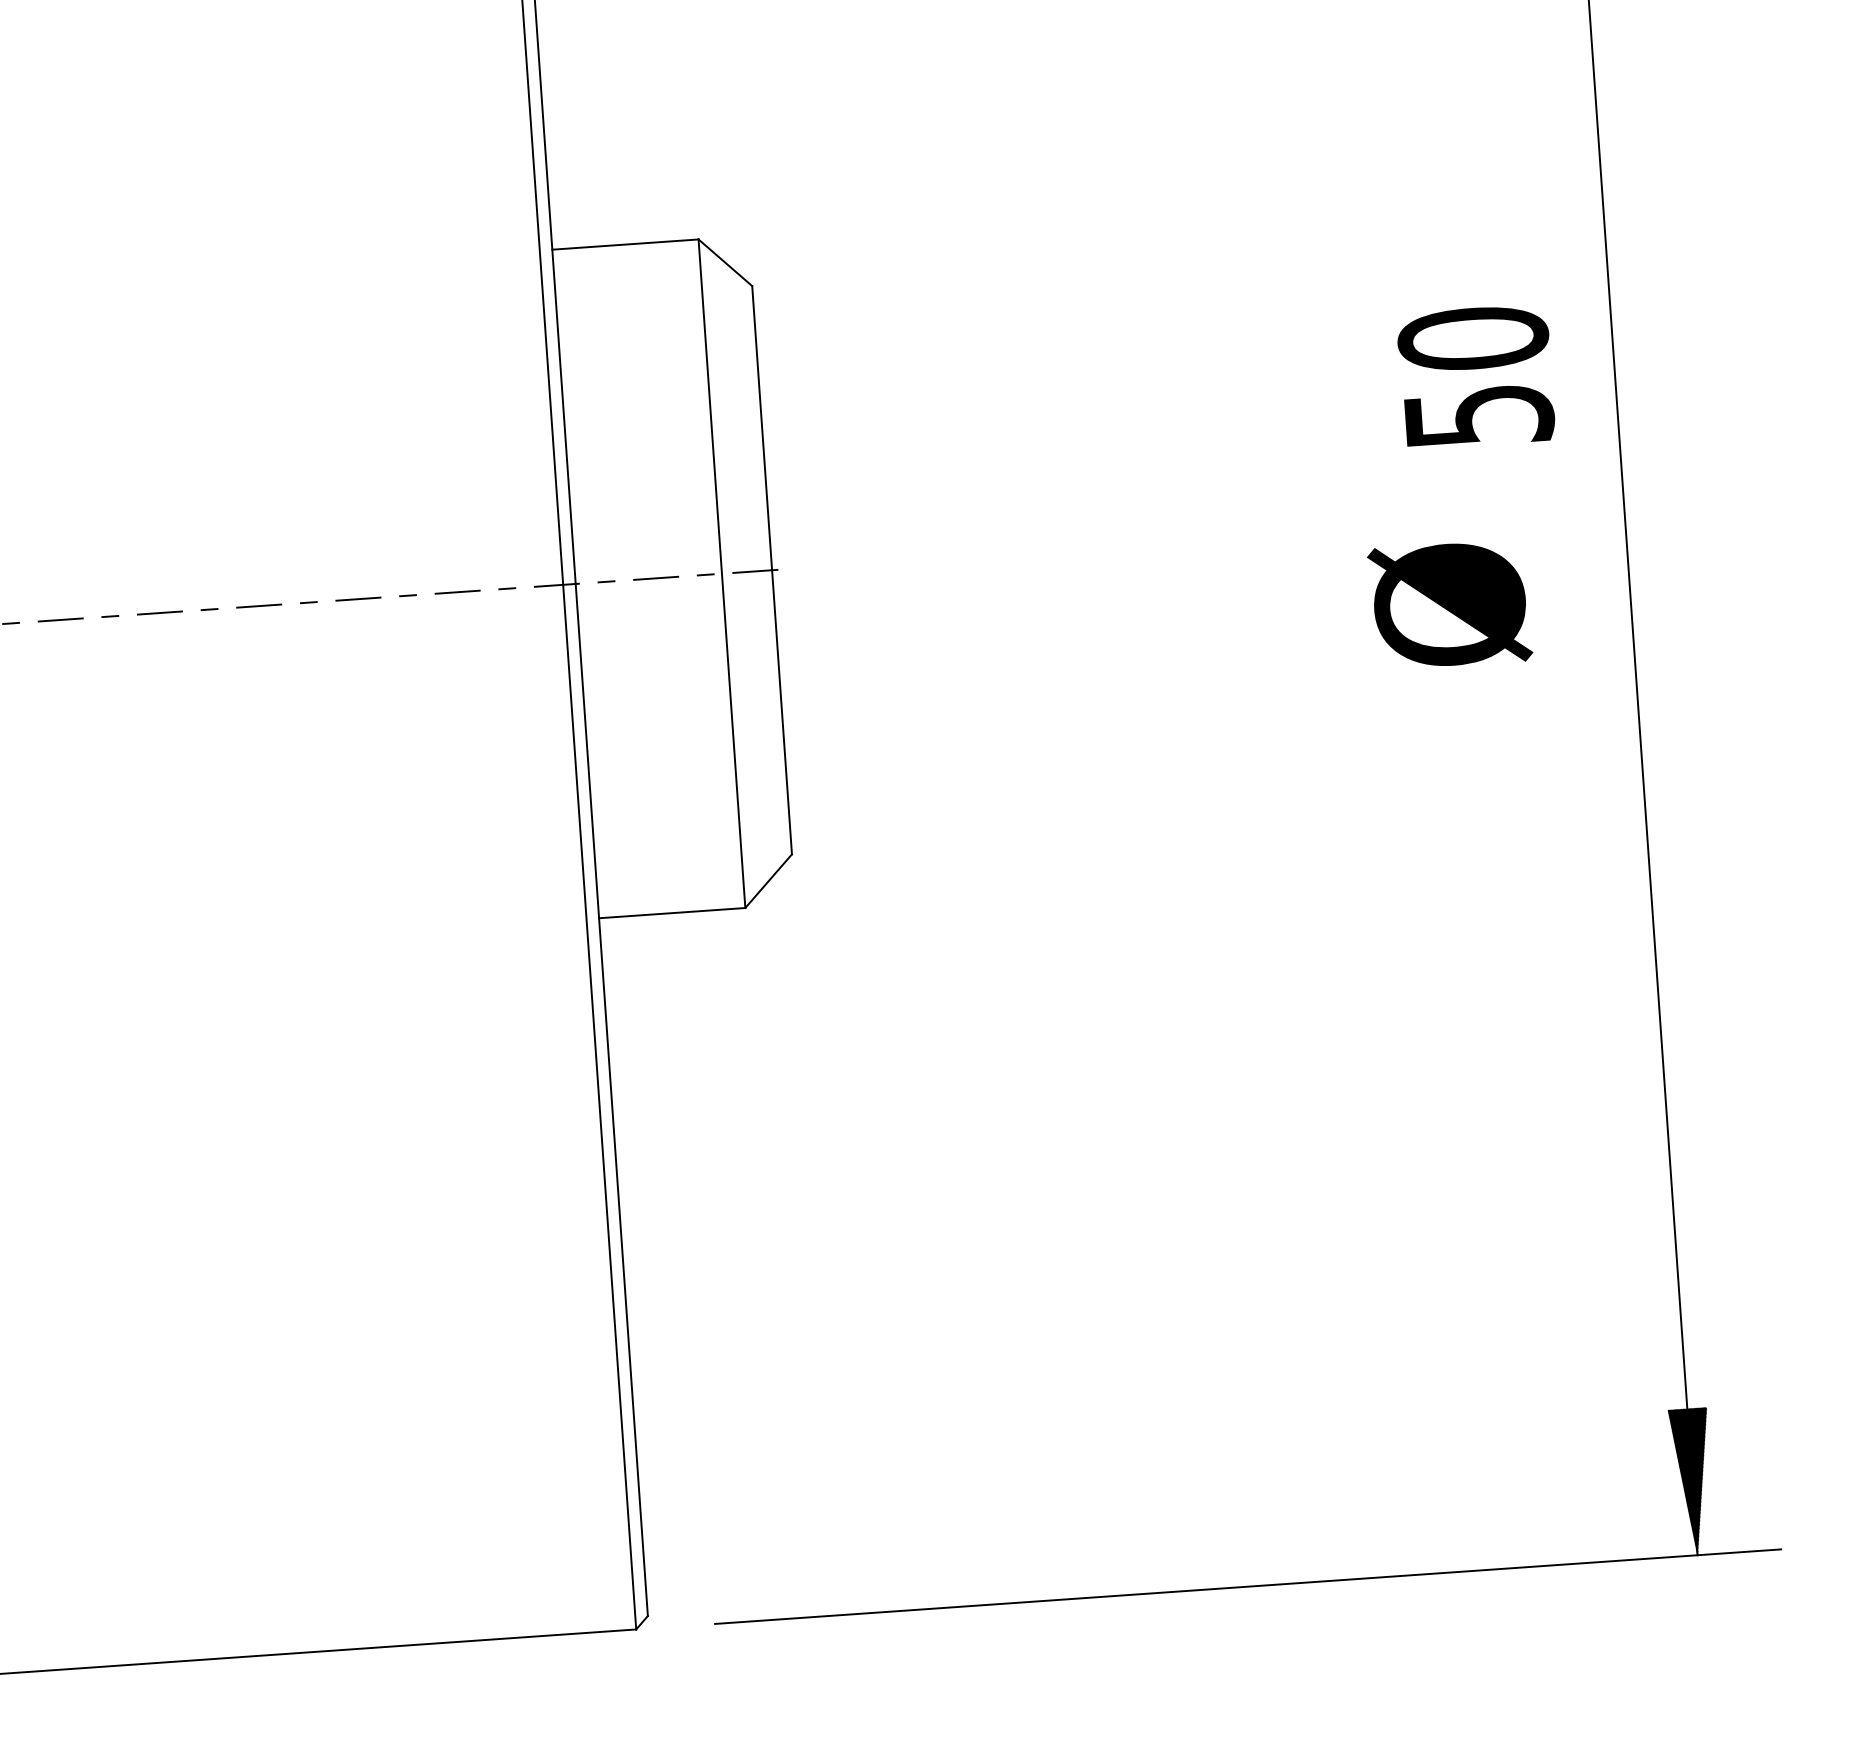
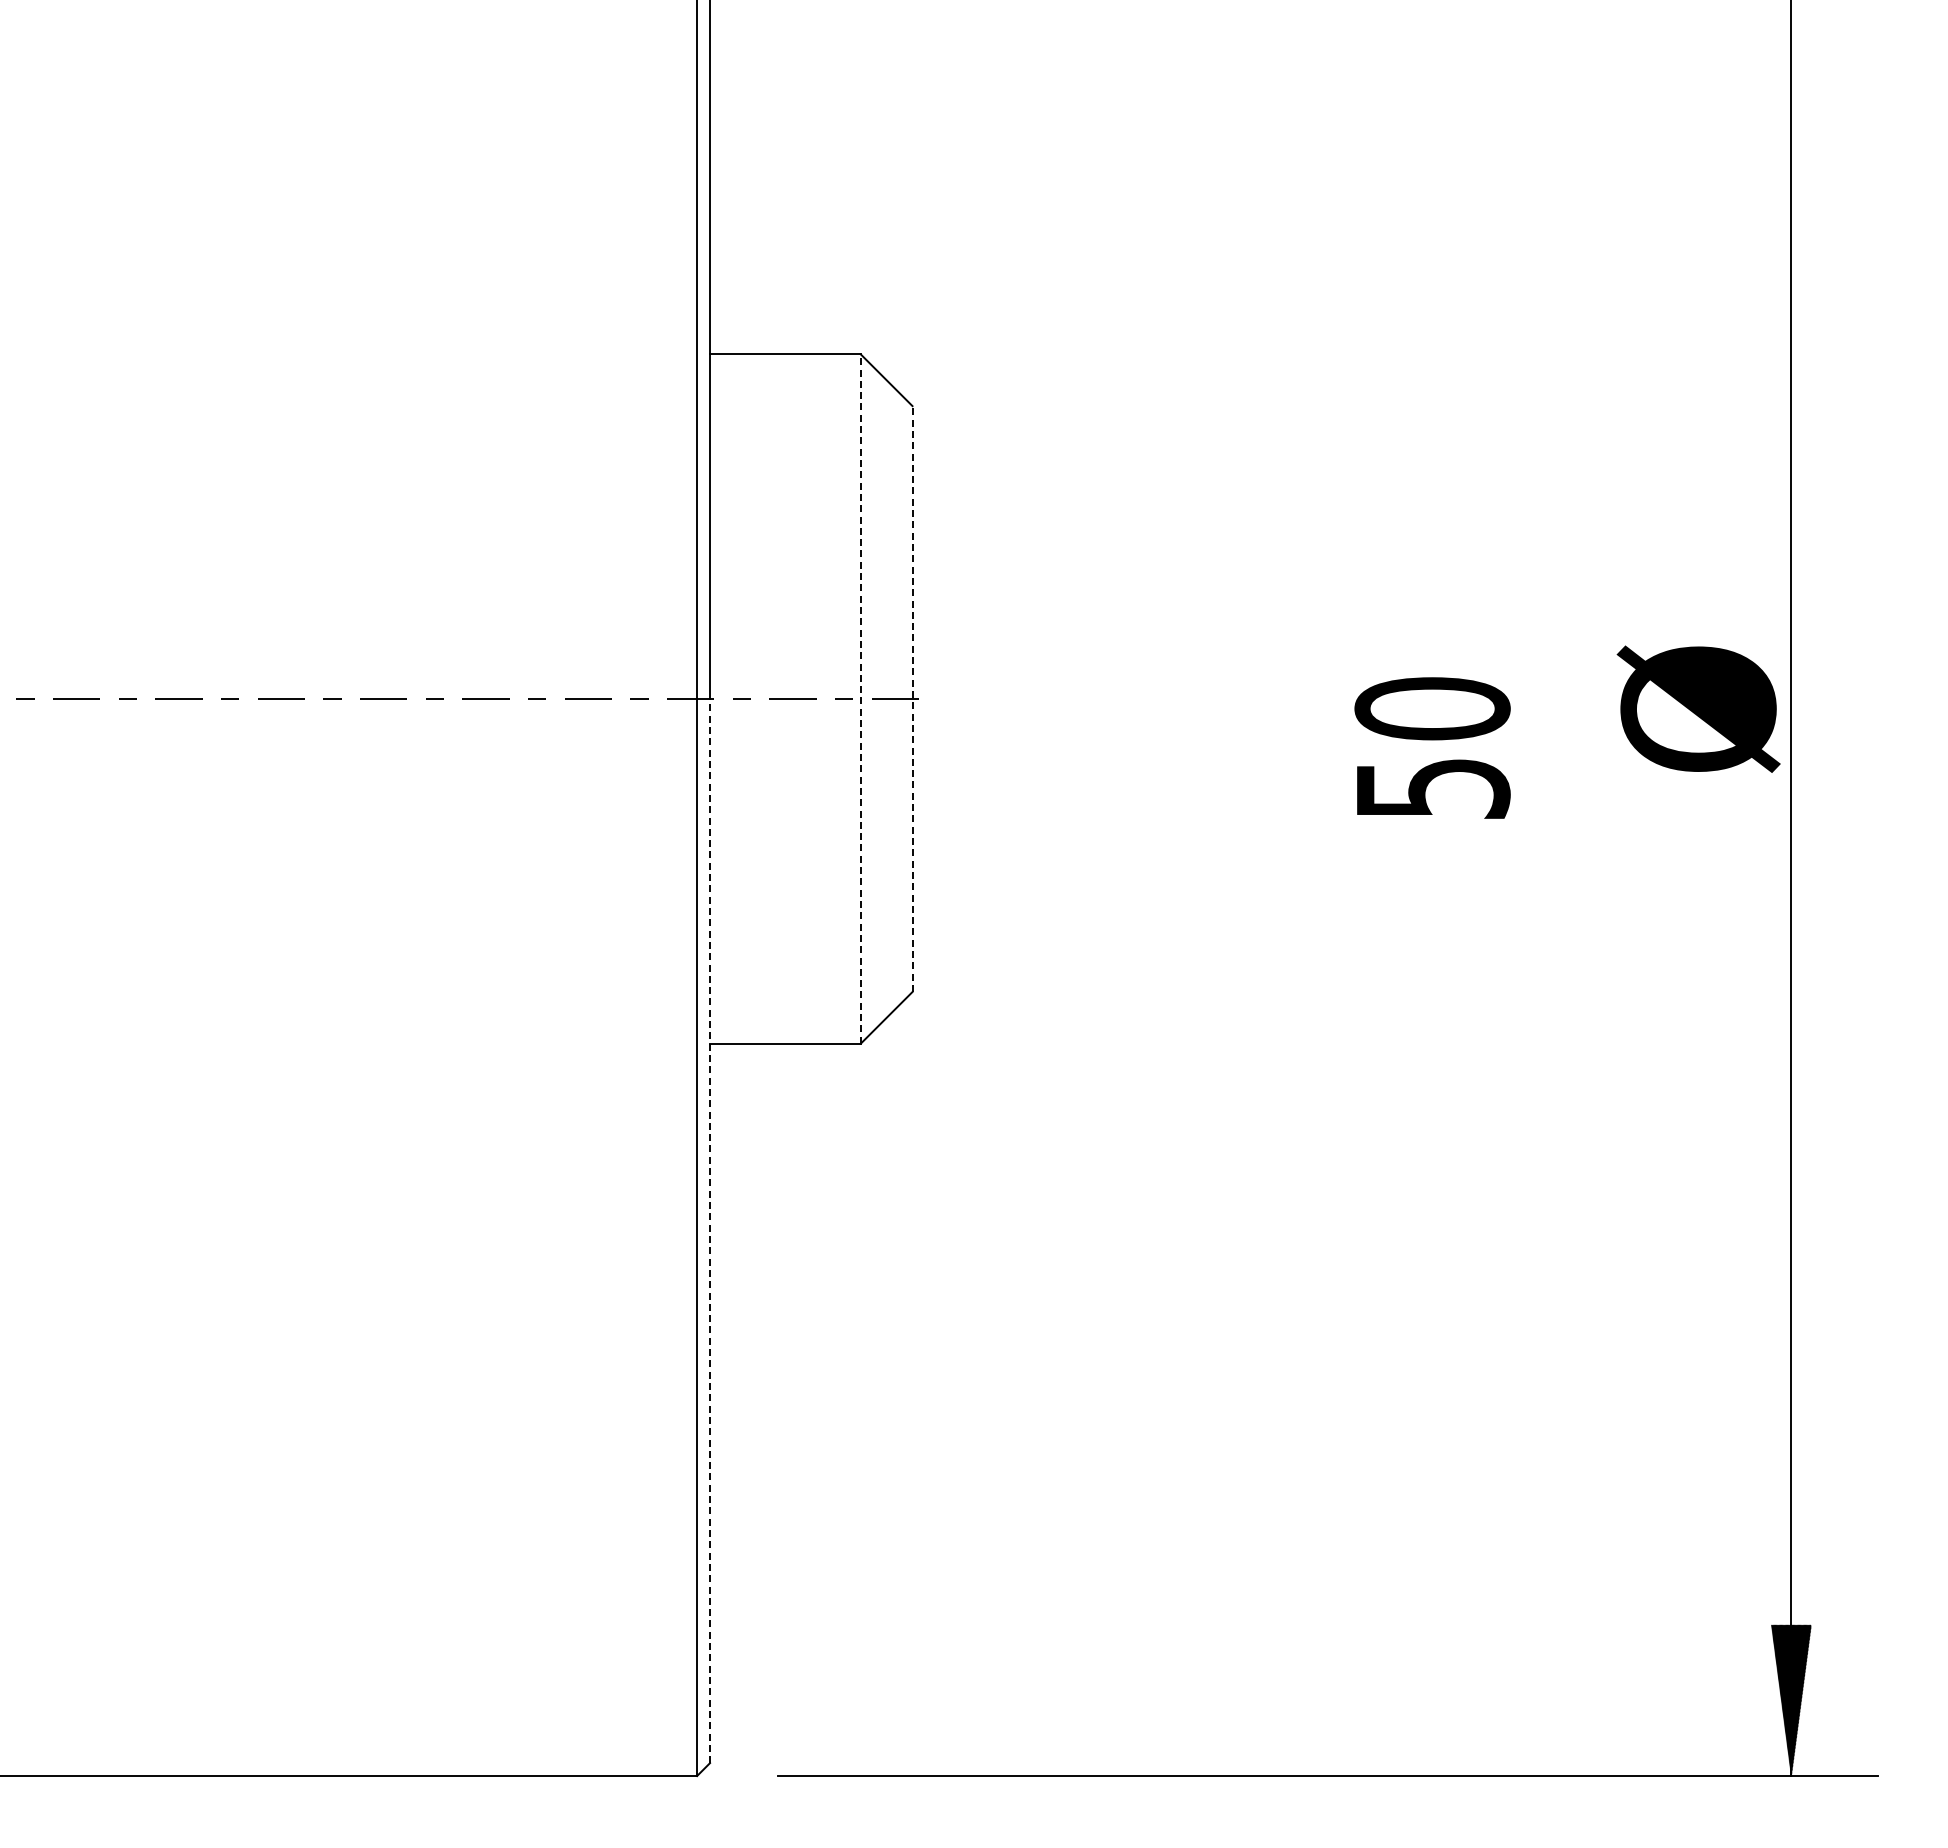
text: (1475, 376) -> (1432, 747), moved
line: (772, 570) -> (912, 699), solid -> dashed
line: (721, 574) -> (860, 699), solid -> dashed
text: (1449, 604) -> (1698, 708), moved
line: (612, 1099) -> (710, 1230), solid -> dashed

